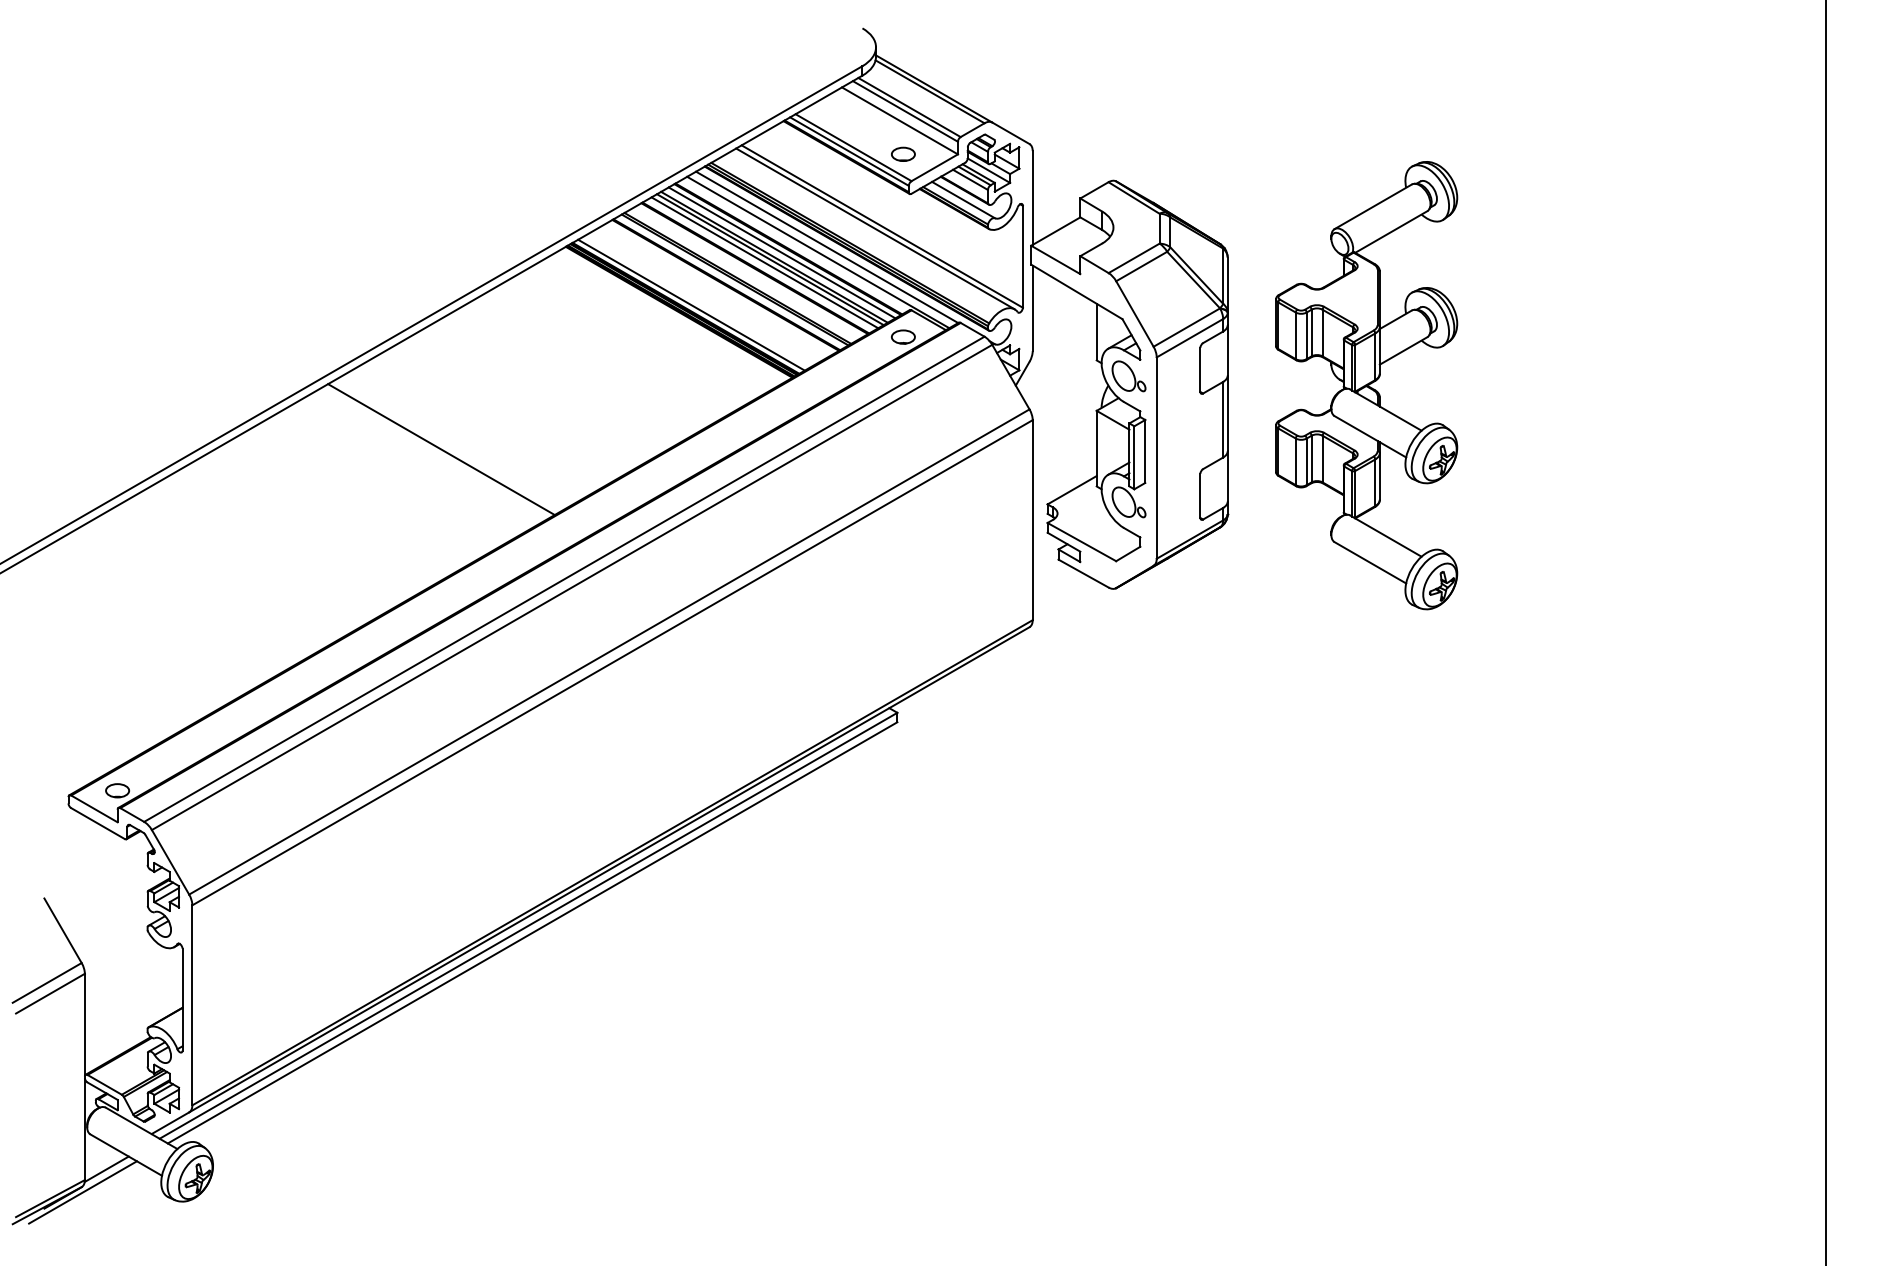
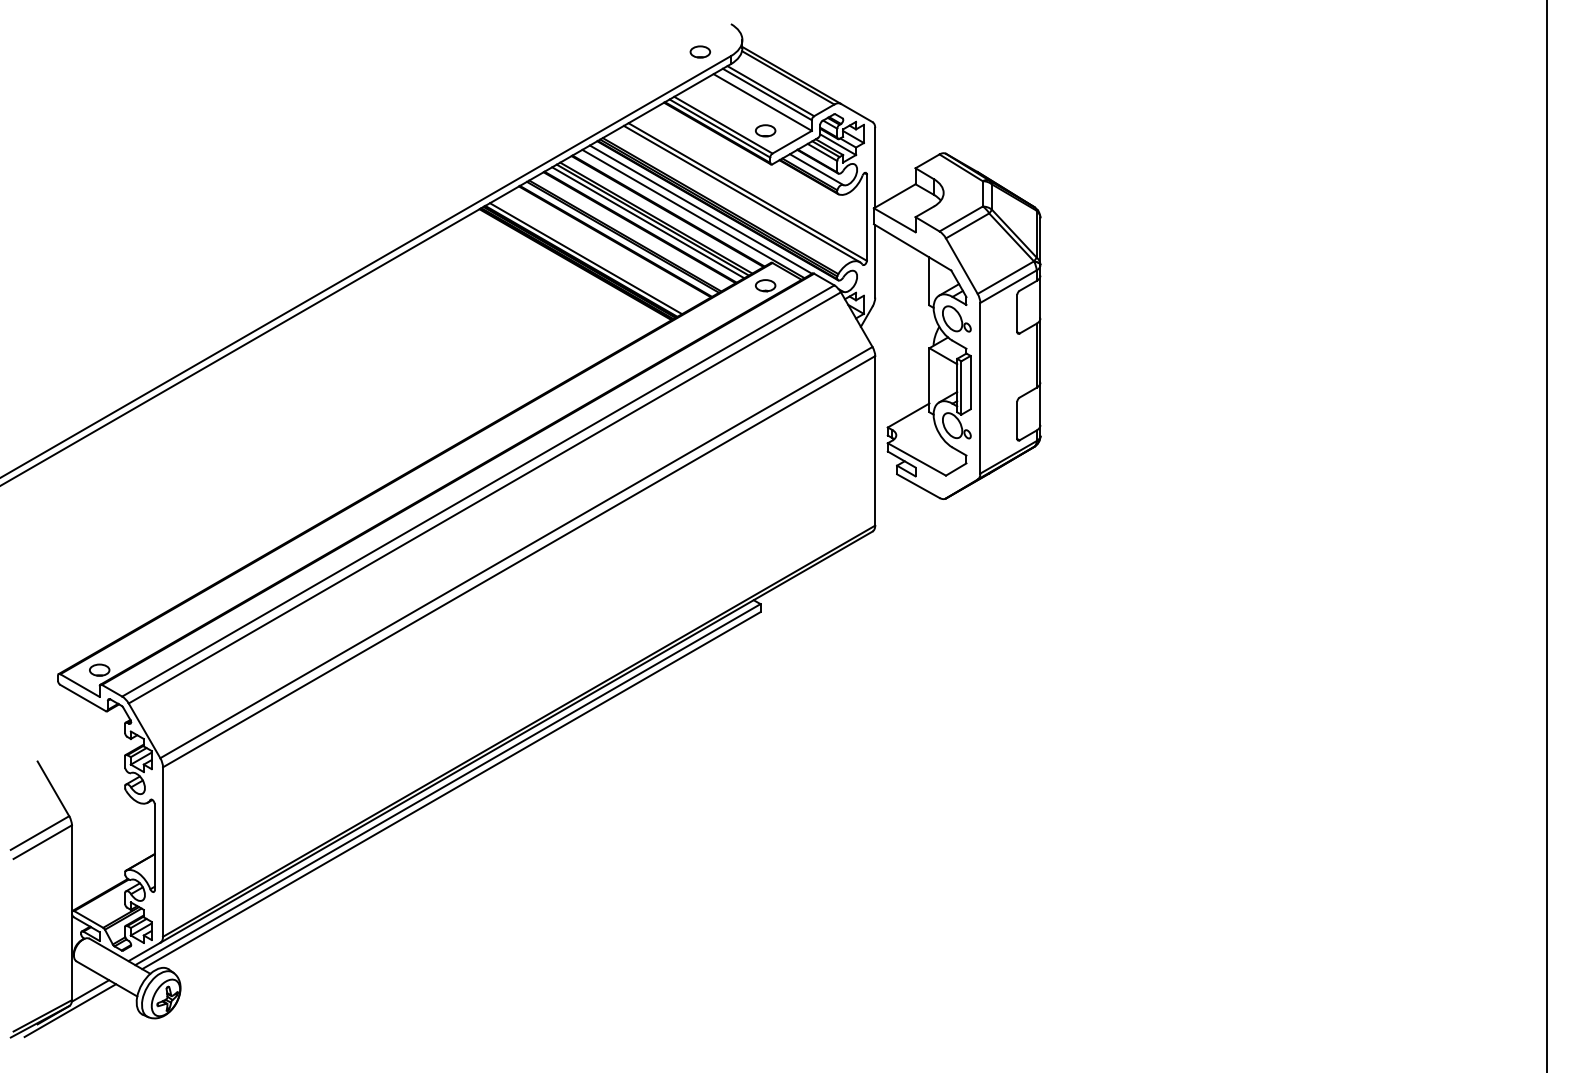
part: (826, 60) -> (700, 51), added
line: (781, 252) -> (662, 214), removed
part: (1366, 385) -> (1158, 326), removed
line: (441, 449) -> (374, 380), removed

